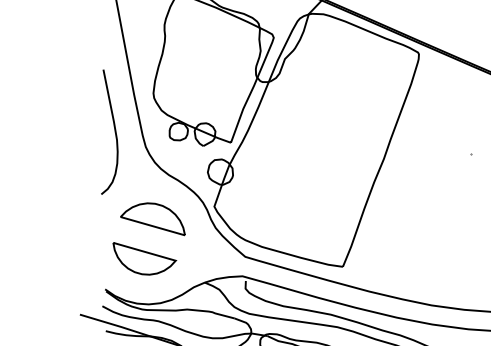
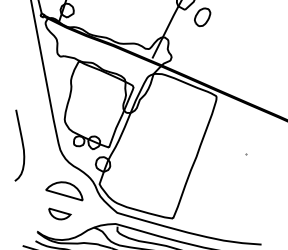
curve: (112, 128) -> (21, 143), moved
part: (144, 257) -> (59, 213), size x0.6

